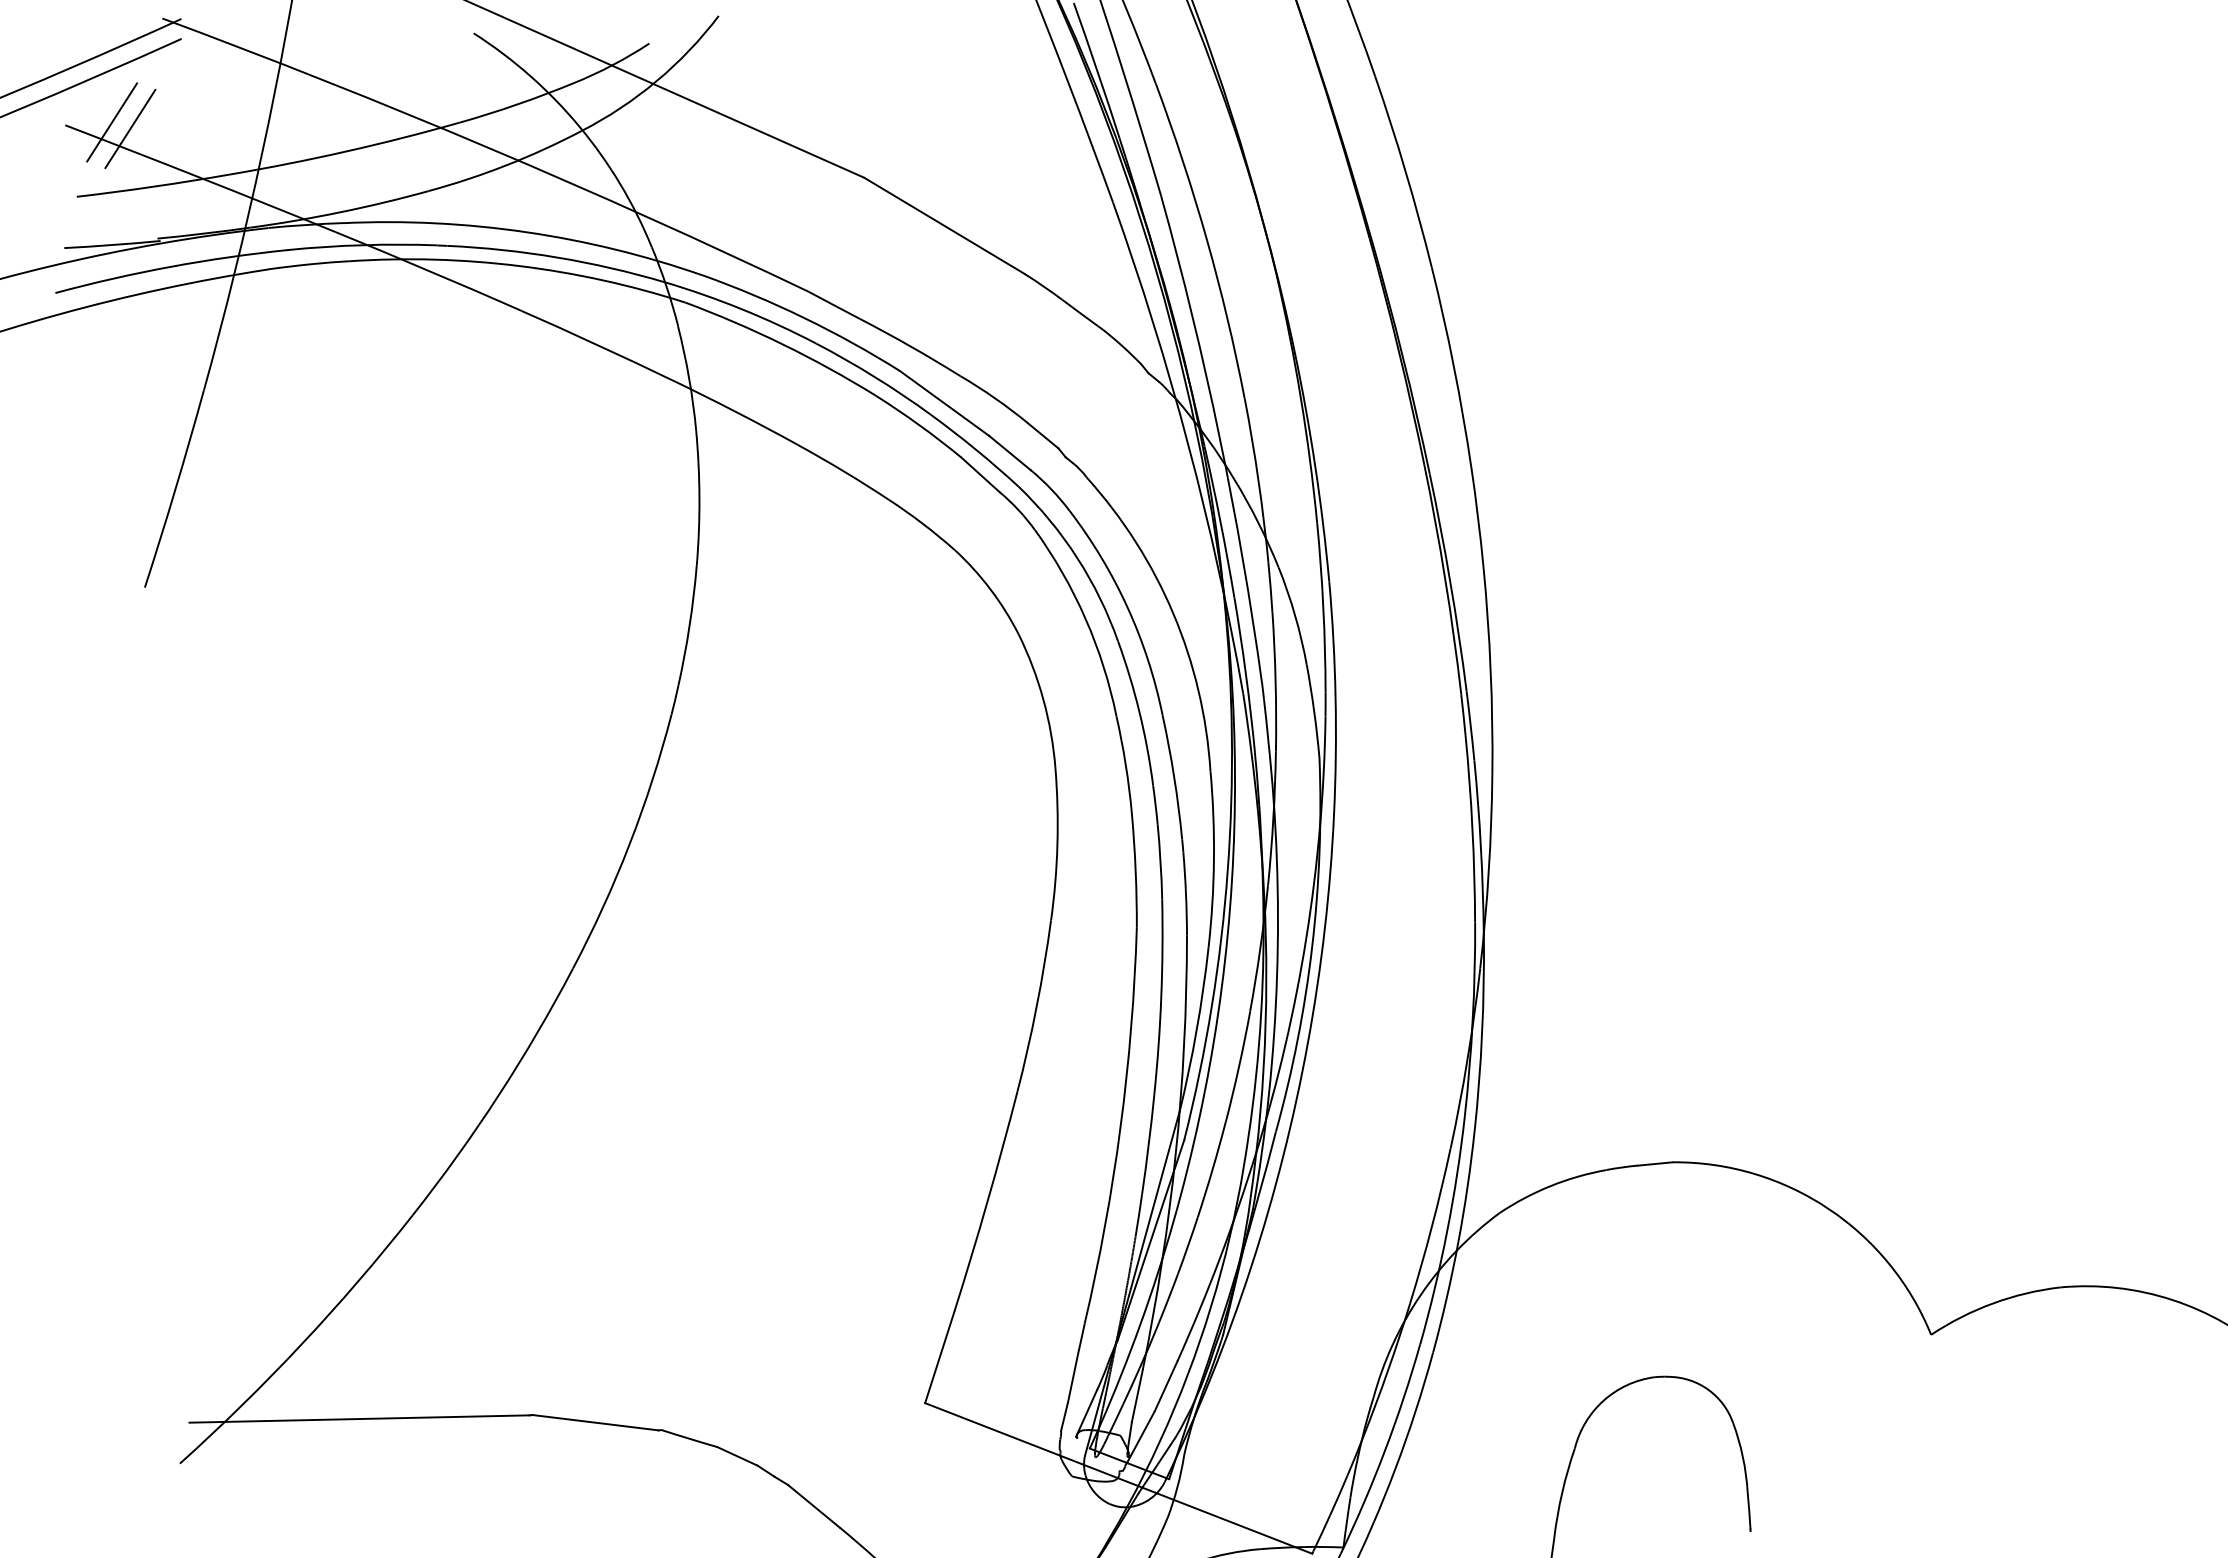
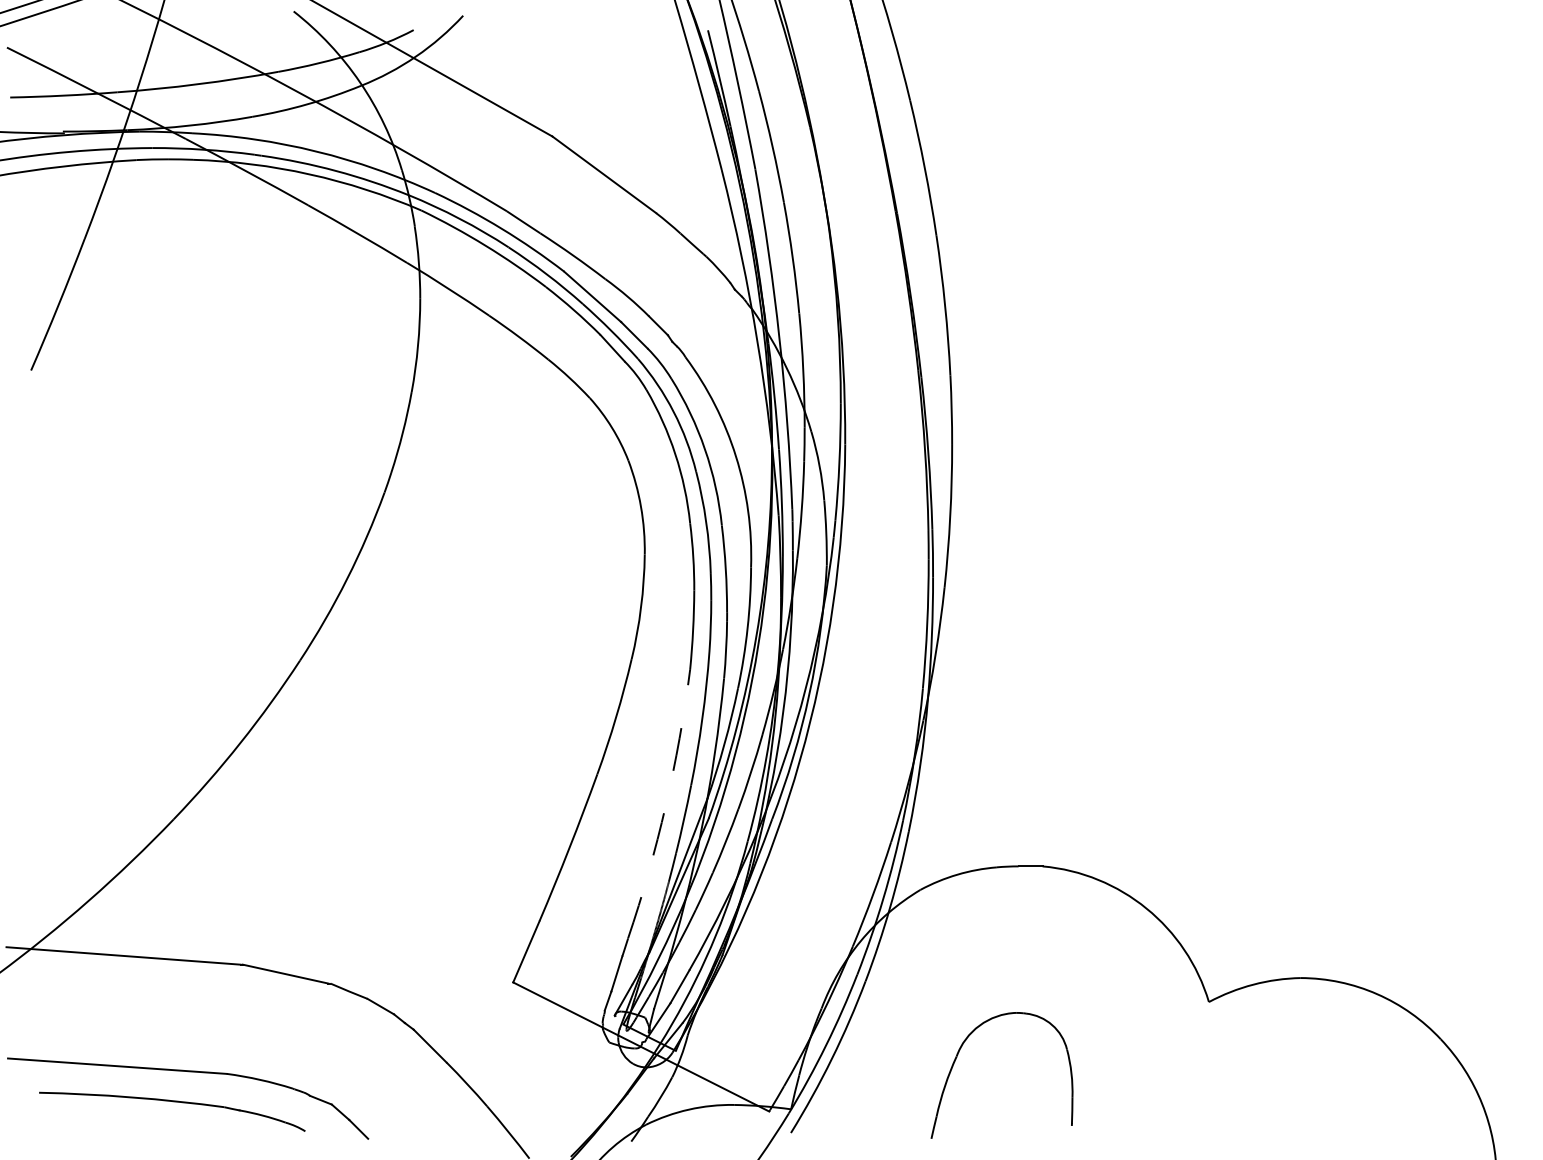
line: (112, 122) -> (39, 48), removed
line: (130, 129) -> (51, 54), removed
arc: (1120, 1126) -> (665, 805), solid -> dashed

